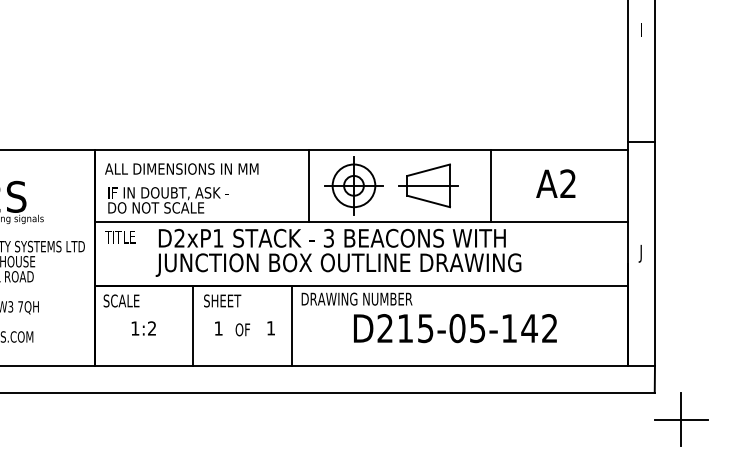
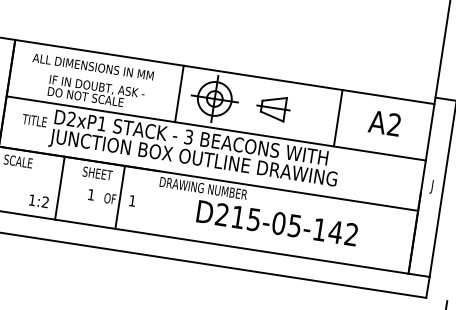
text: (181, 168) -> (93, 66), moved
text: (555, 183) -> (384, 123), moved
part: (428, 185) -> (273, 107), size x0.7
line: (491, 186) -> (338, 118), moved
text: (168, 200) -> (96, 92), moved
text: (120, 237) -> (34, 121), moved
line: (193, 326) -> (60, 188), moved
line: (292, 326) -> (120, 197), moved
text: (143, 328) -> (38, 201), moved

